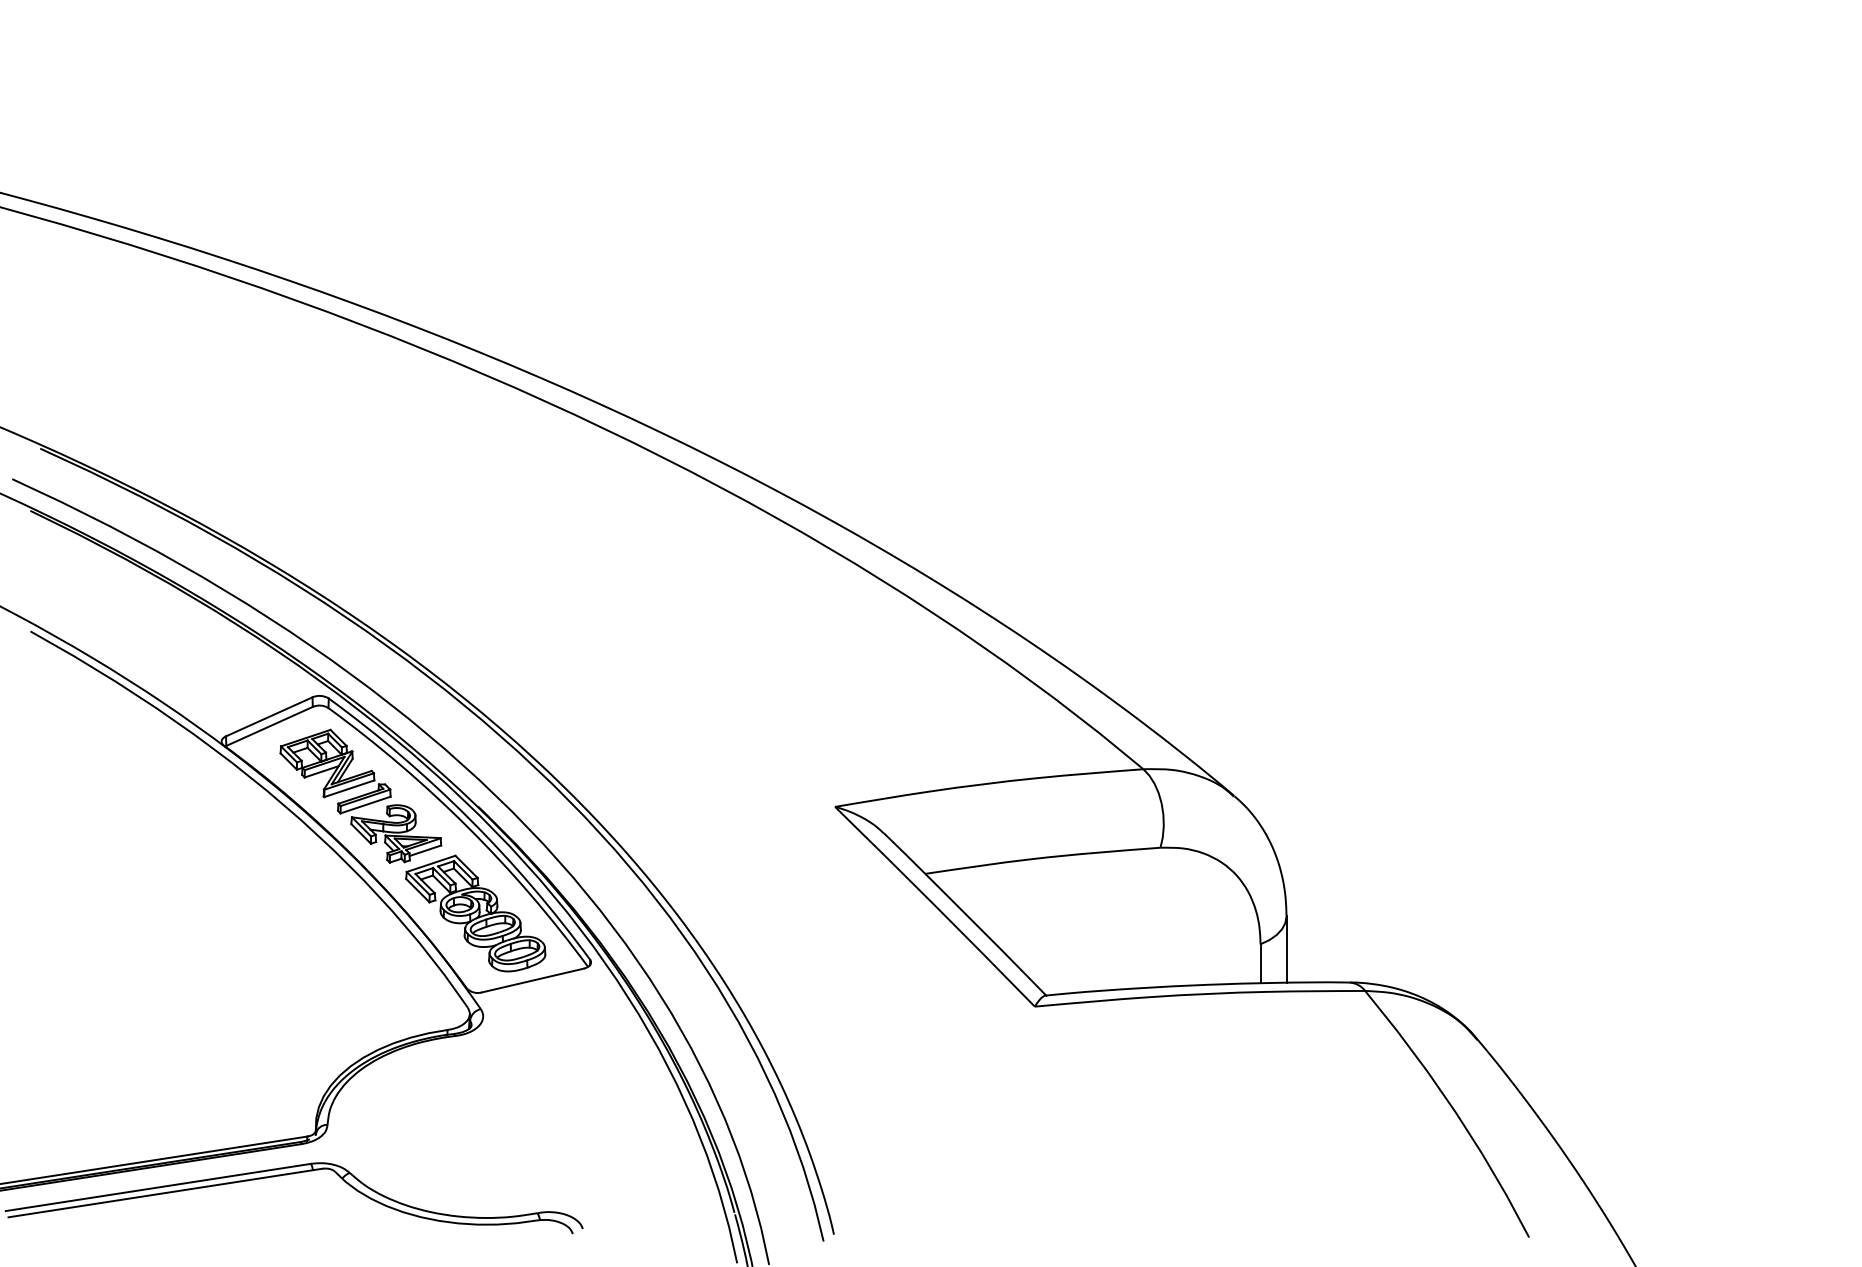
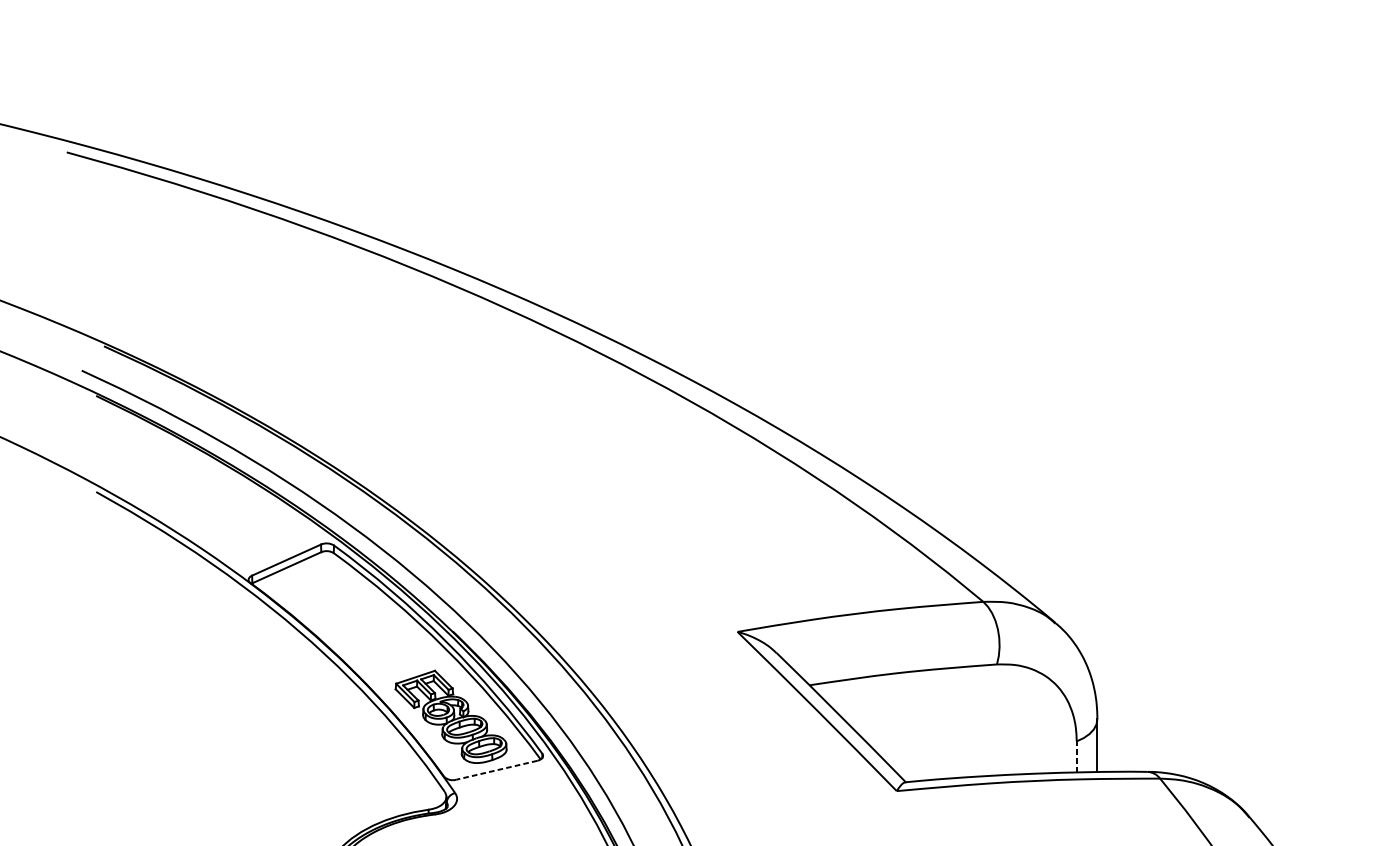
part: (360, 795) -> (359, 622), removed
line: (1260, 963) -> (1076, 756), solid -> dashed
line: (532, 980) -> (496, 770), solid -> dashed

